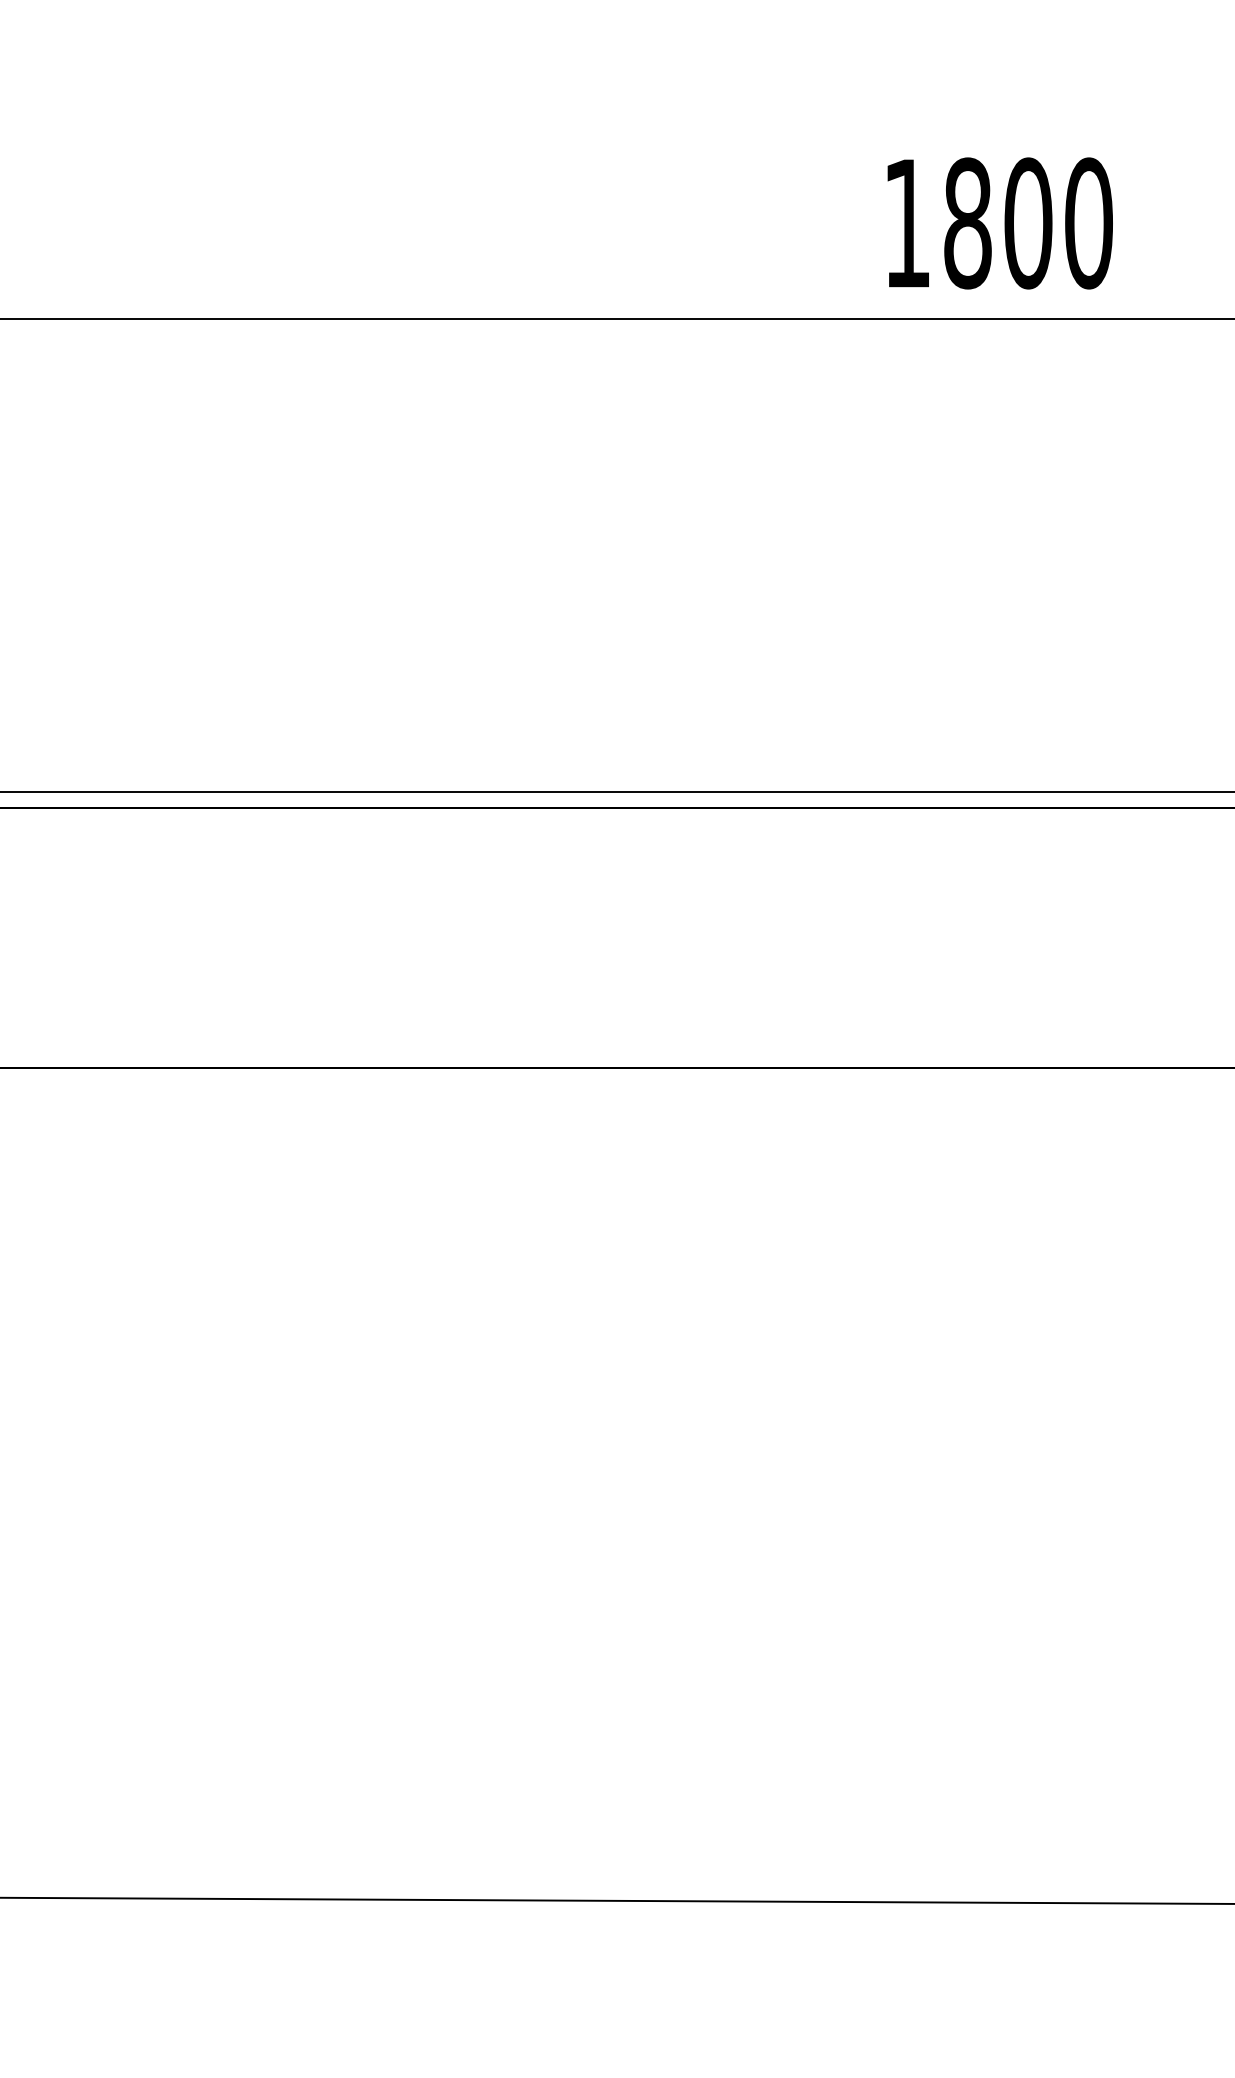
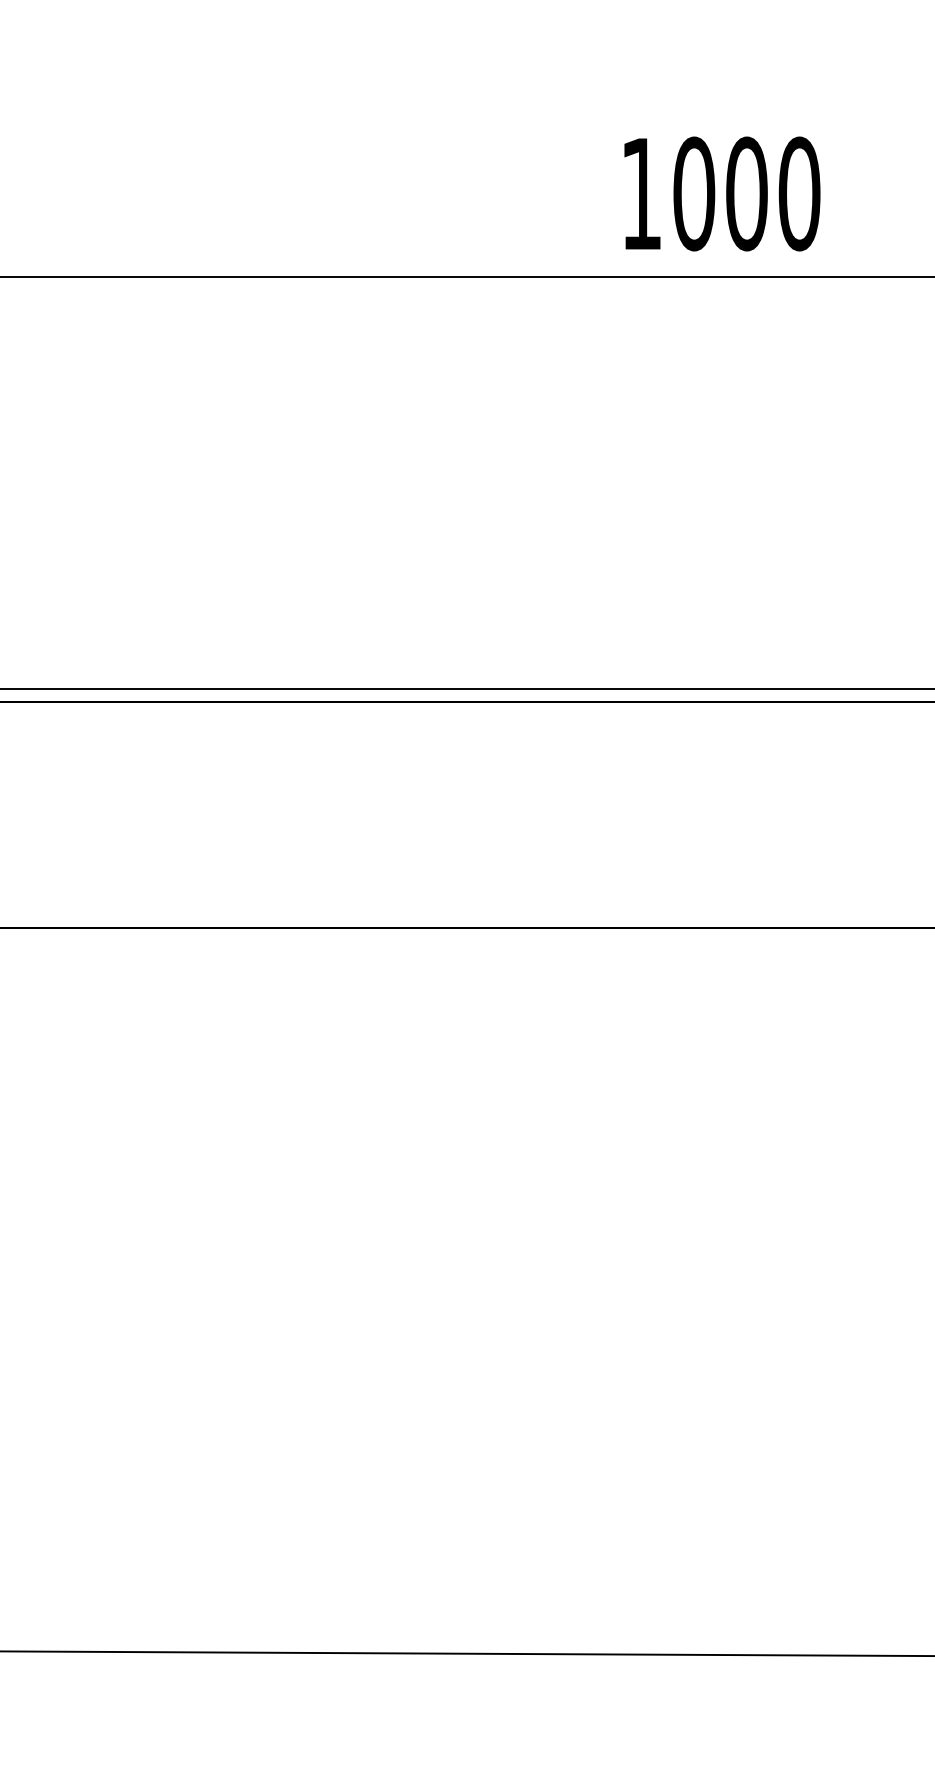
text: (967, 223) -> (693, 194), 1800 -> 1000

